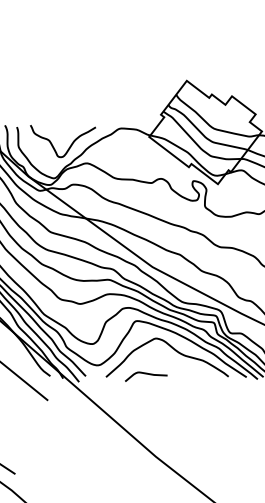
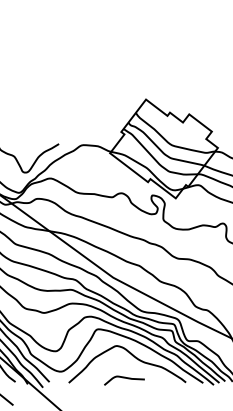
curve: (146, 374) -> (124, 378), moved

